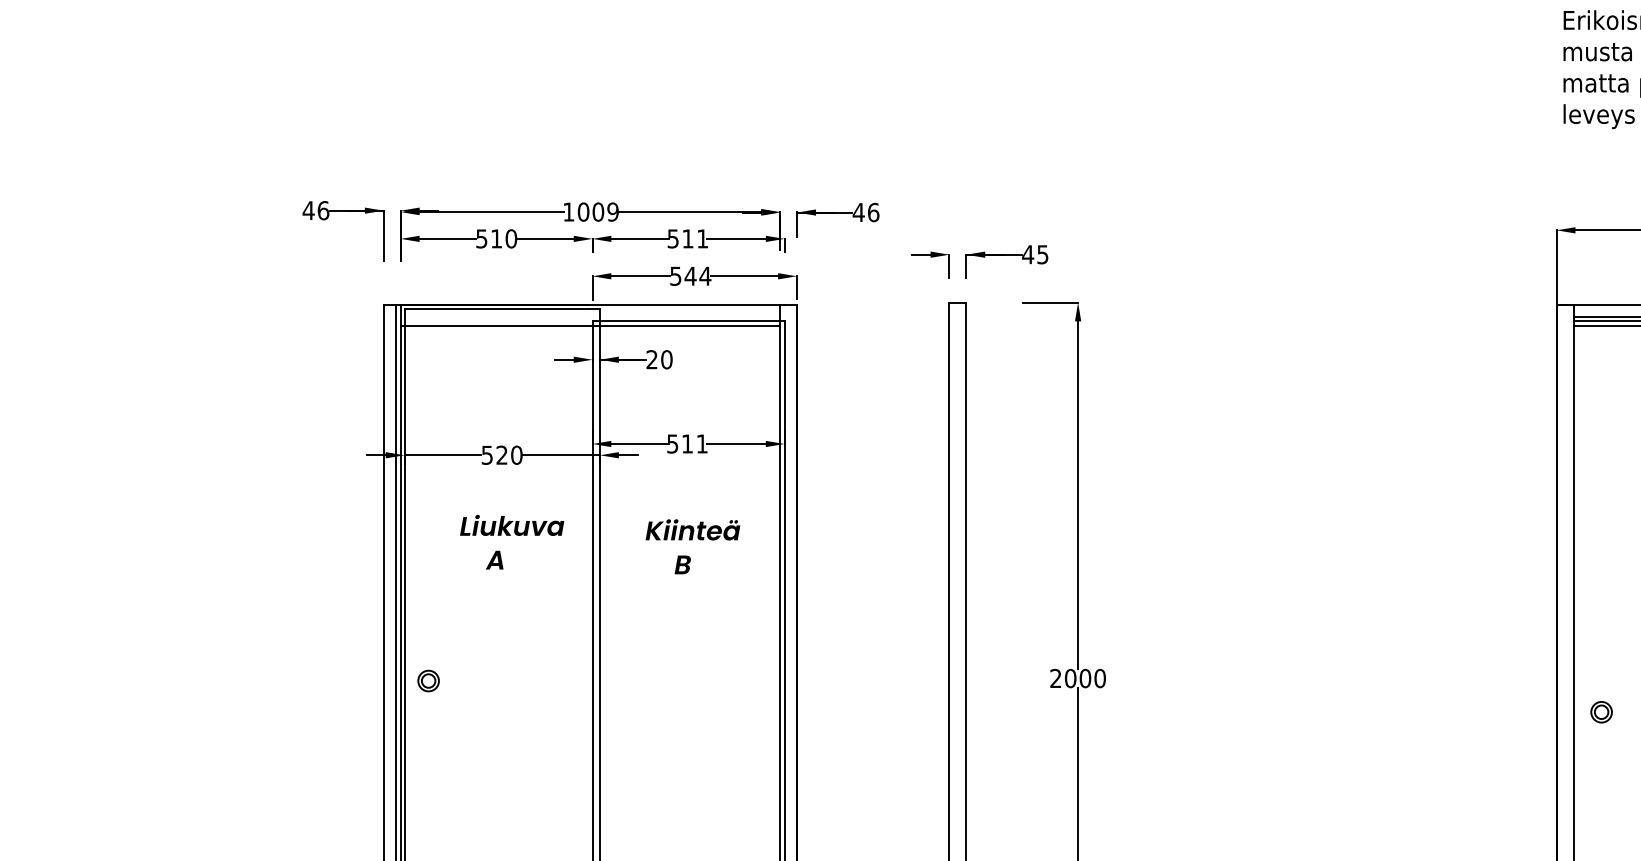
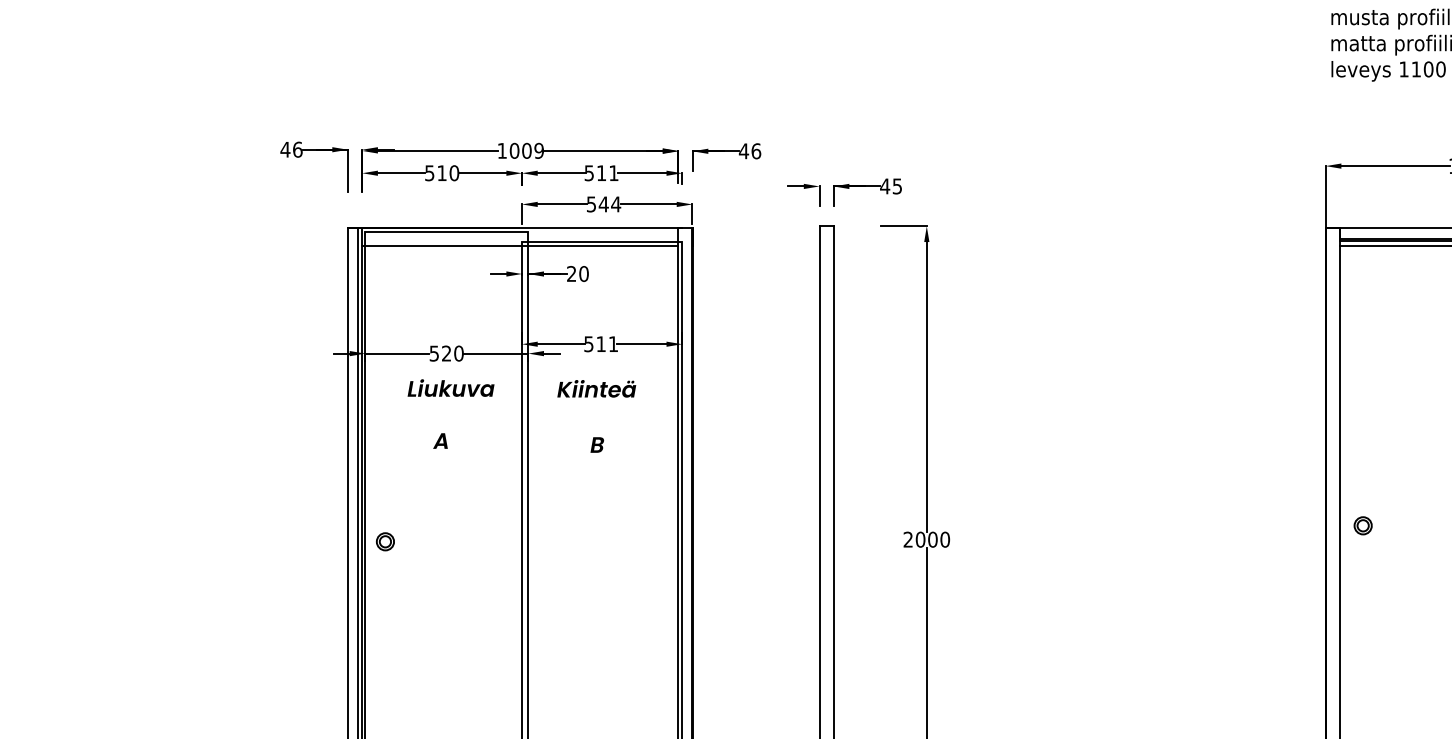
text: (511, 524) -> (450, 387), moved
text: (692, 529) -> (596, 388), moved
part: (1600, 711) -> (1362, 525), moved

